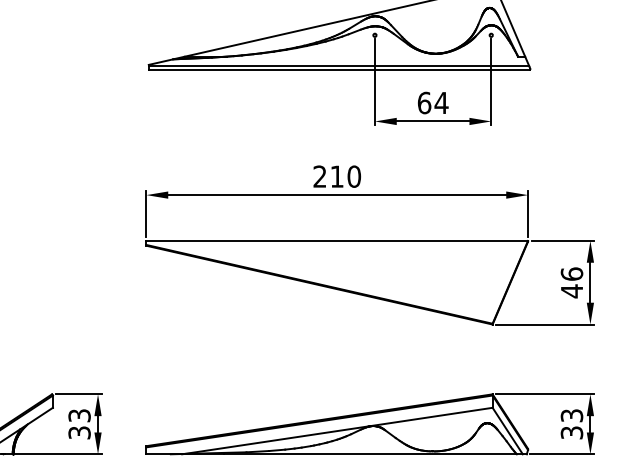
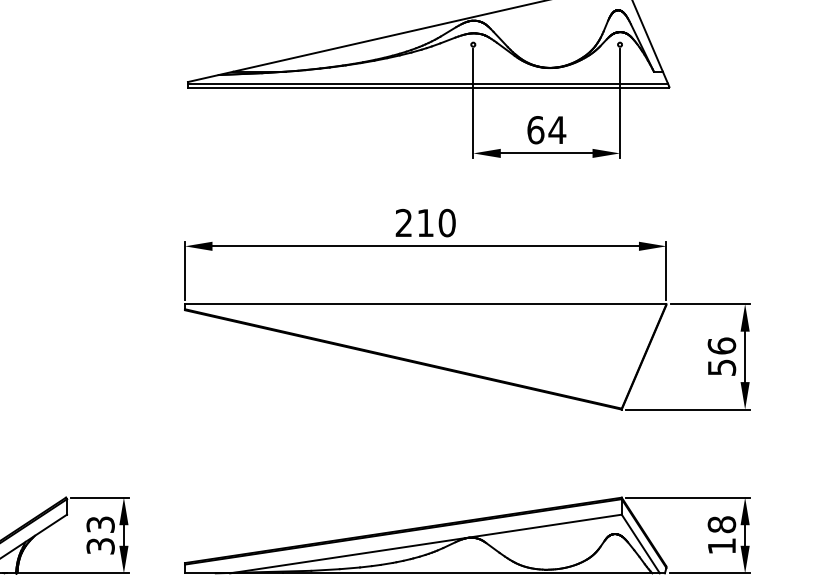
text: (572, 291) -> (722, 367), 46 -> 56
text: (571, 424) -> (721, 535), 33 -> 18

